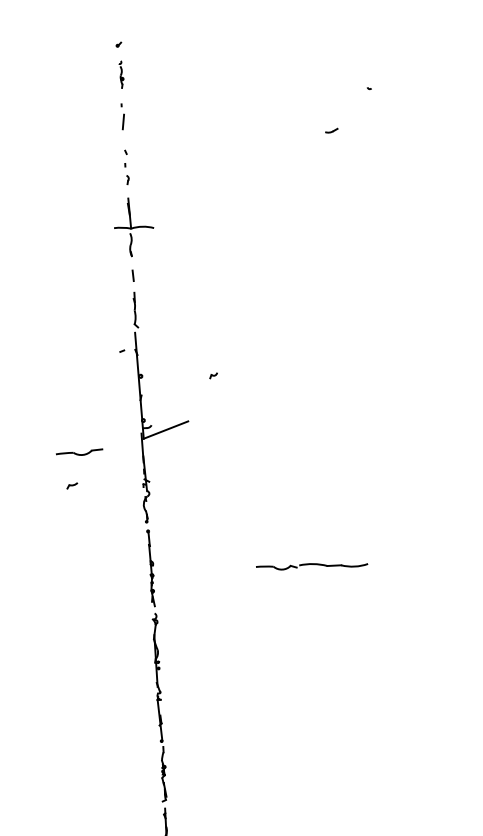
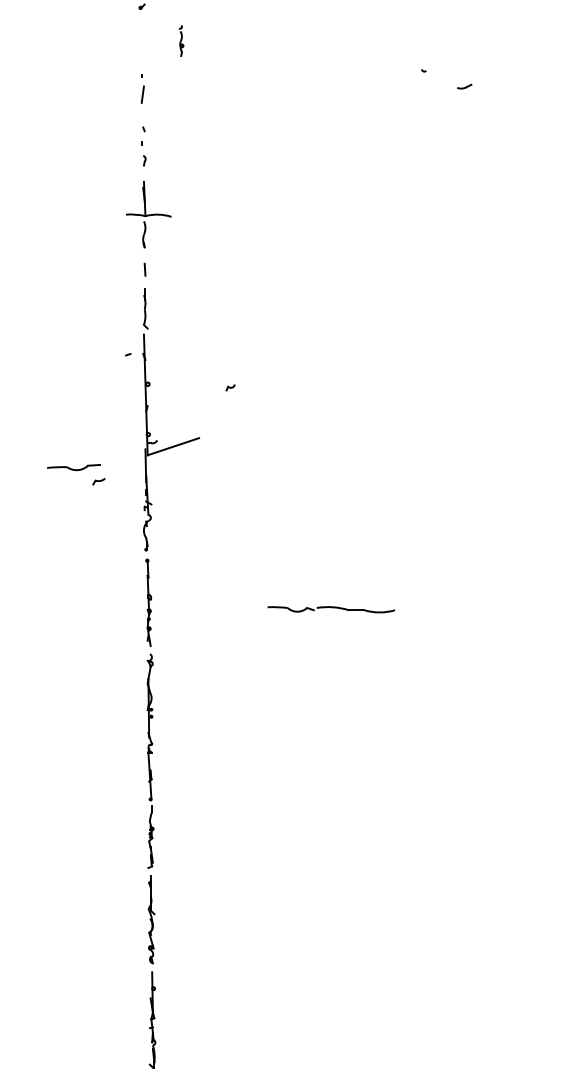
part: (121, 74) -> (181, 40), moved
part: (331, 130) -> (464, 86), moved
part: (71, 485) -> (98, 481), moved

